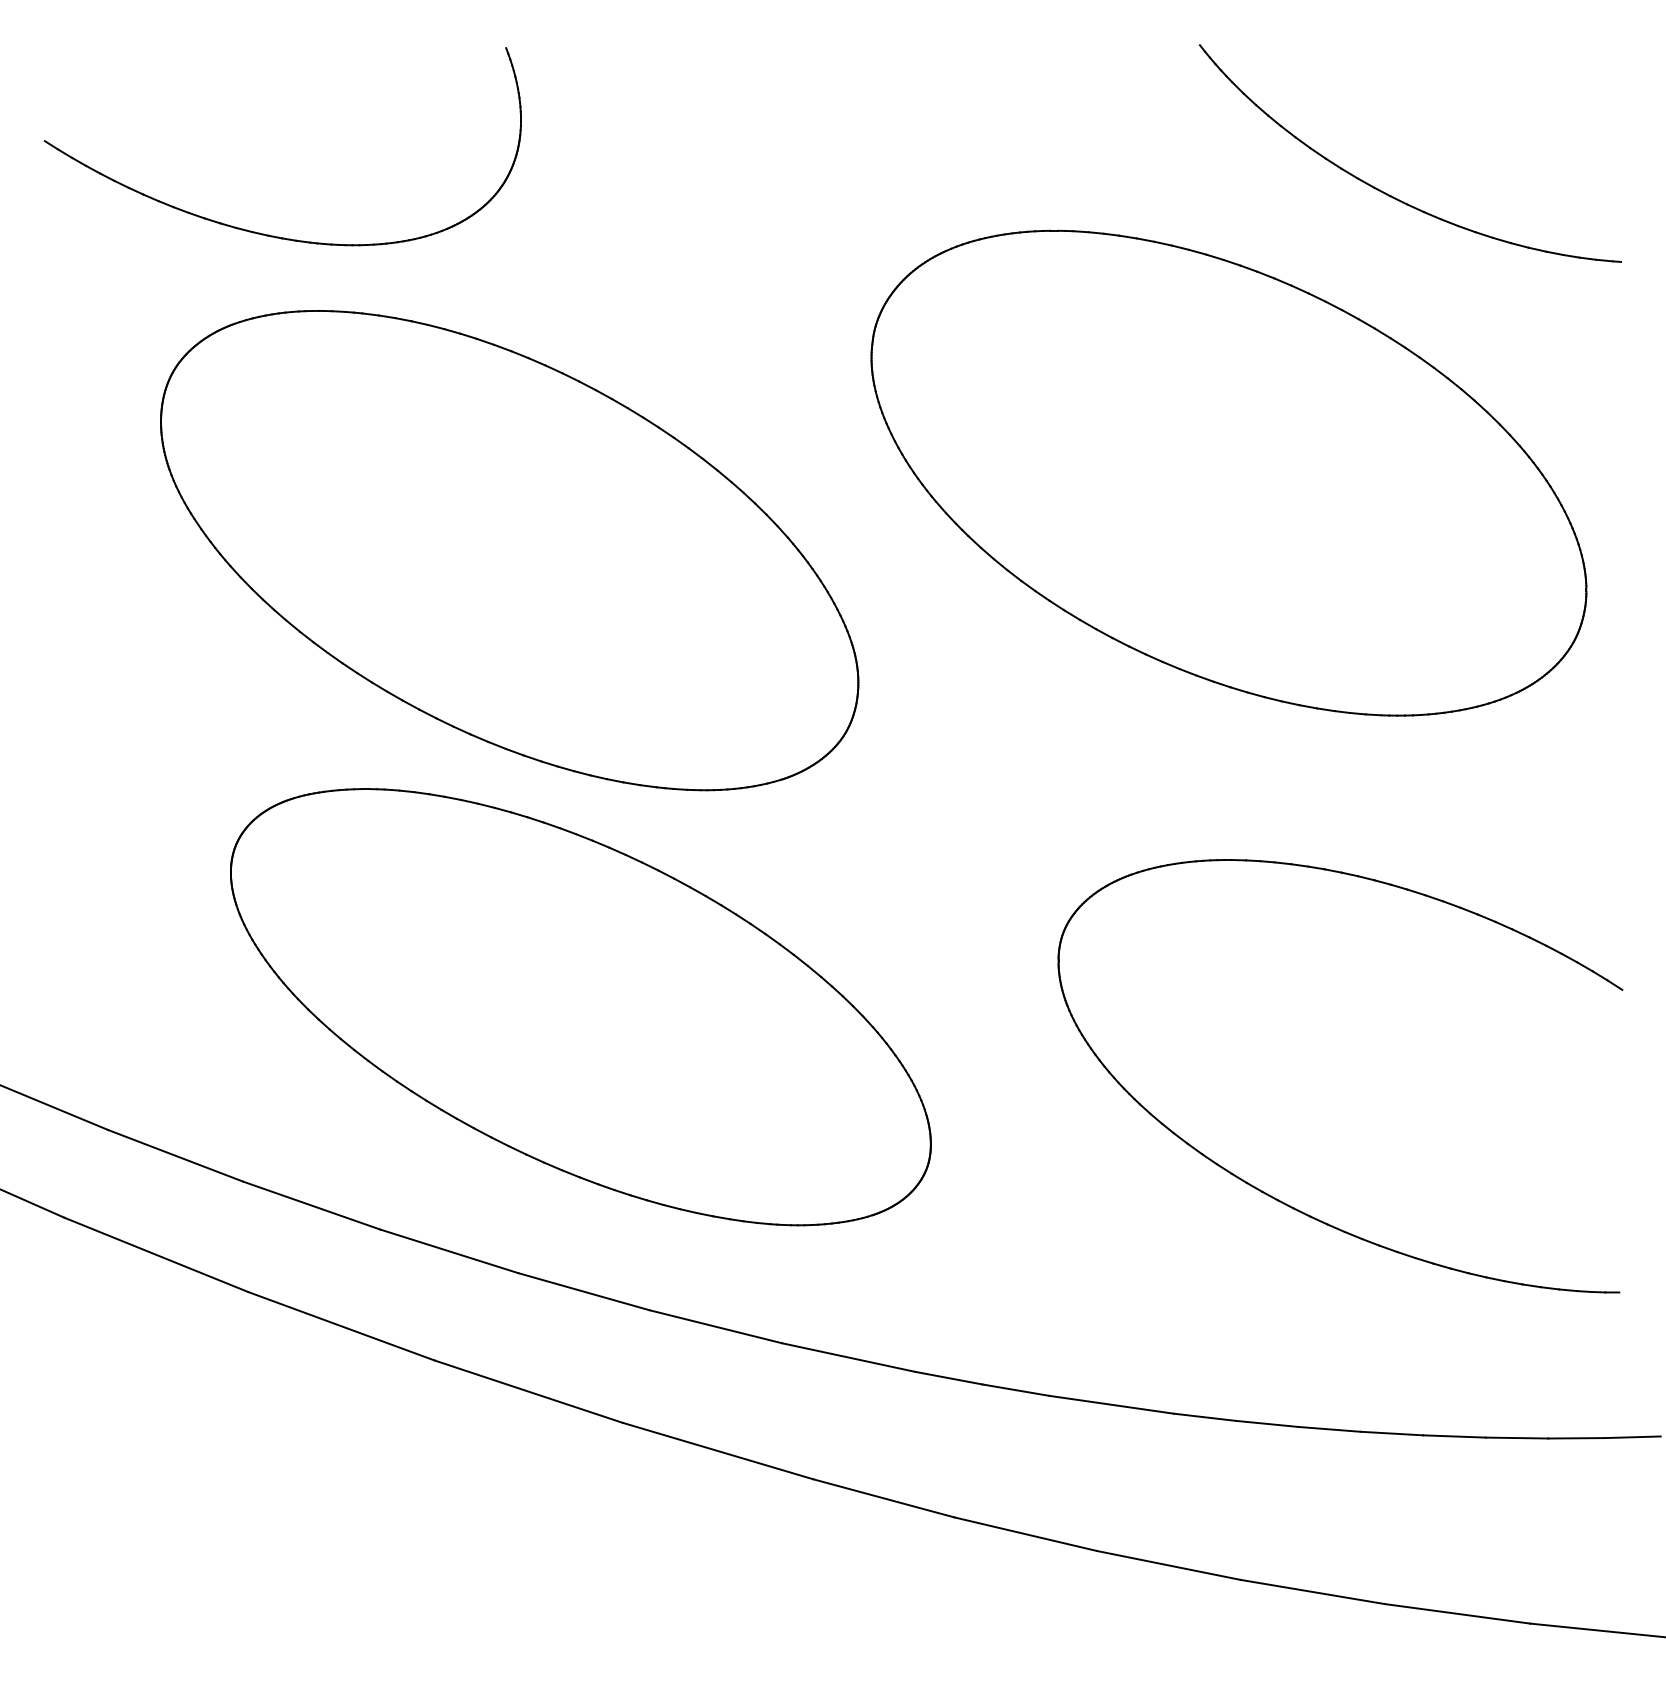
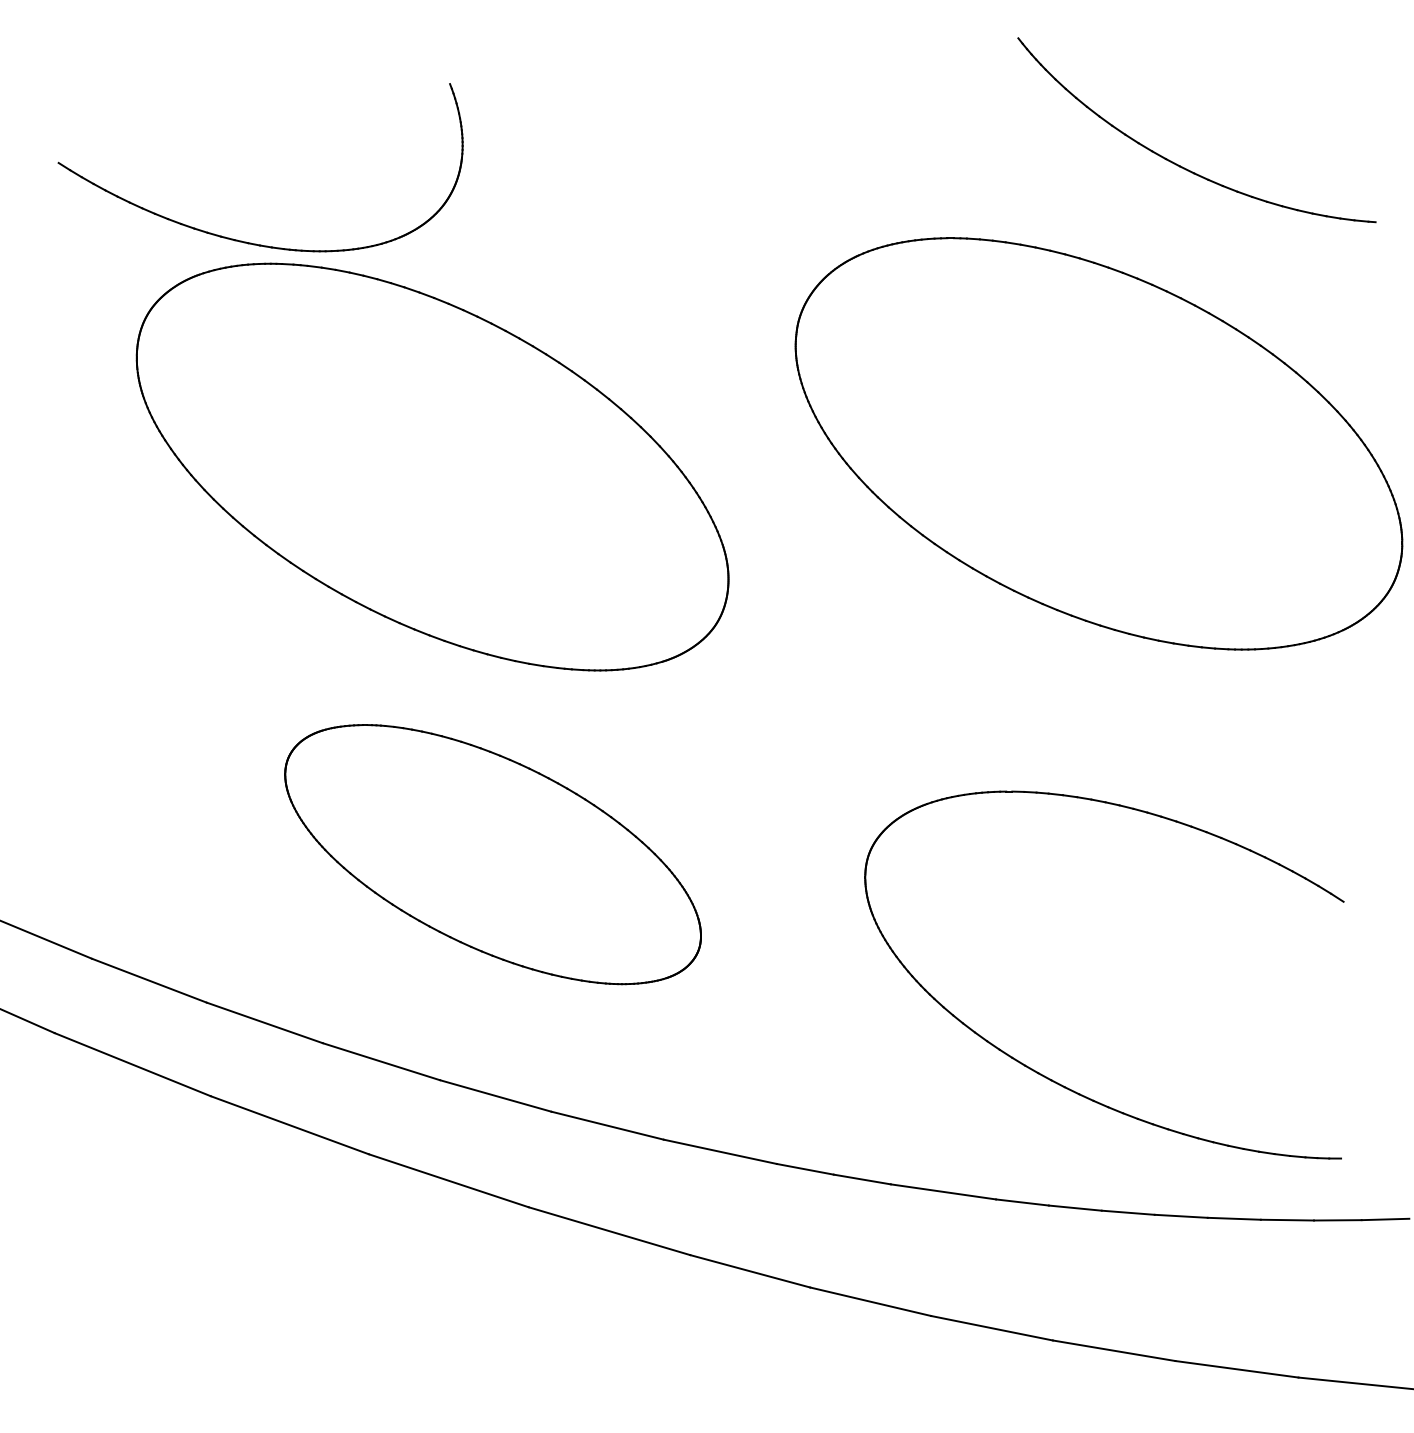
part: (264, 233) -> (244, 241), moved
part: (1228, 472) -> (1098, 443), moved
part: (580, 1007) -> (492, 854), size x0.7
part: (1275, 1197) -> (1049, 1077), moved

